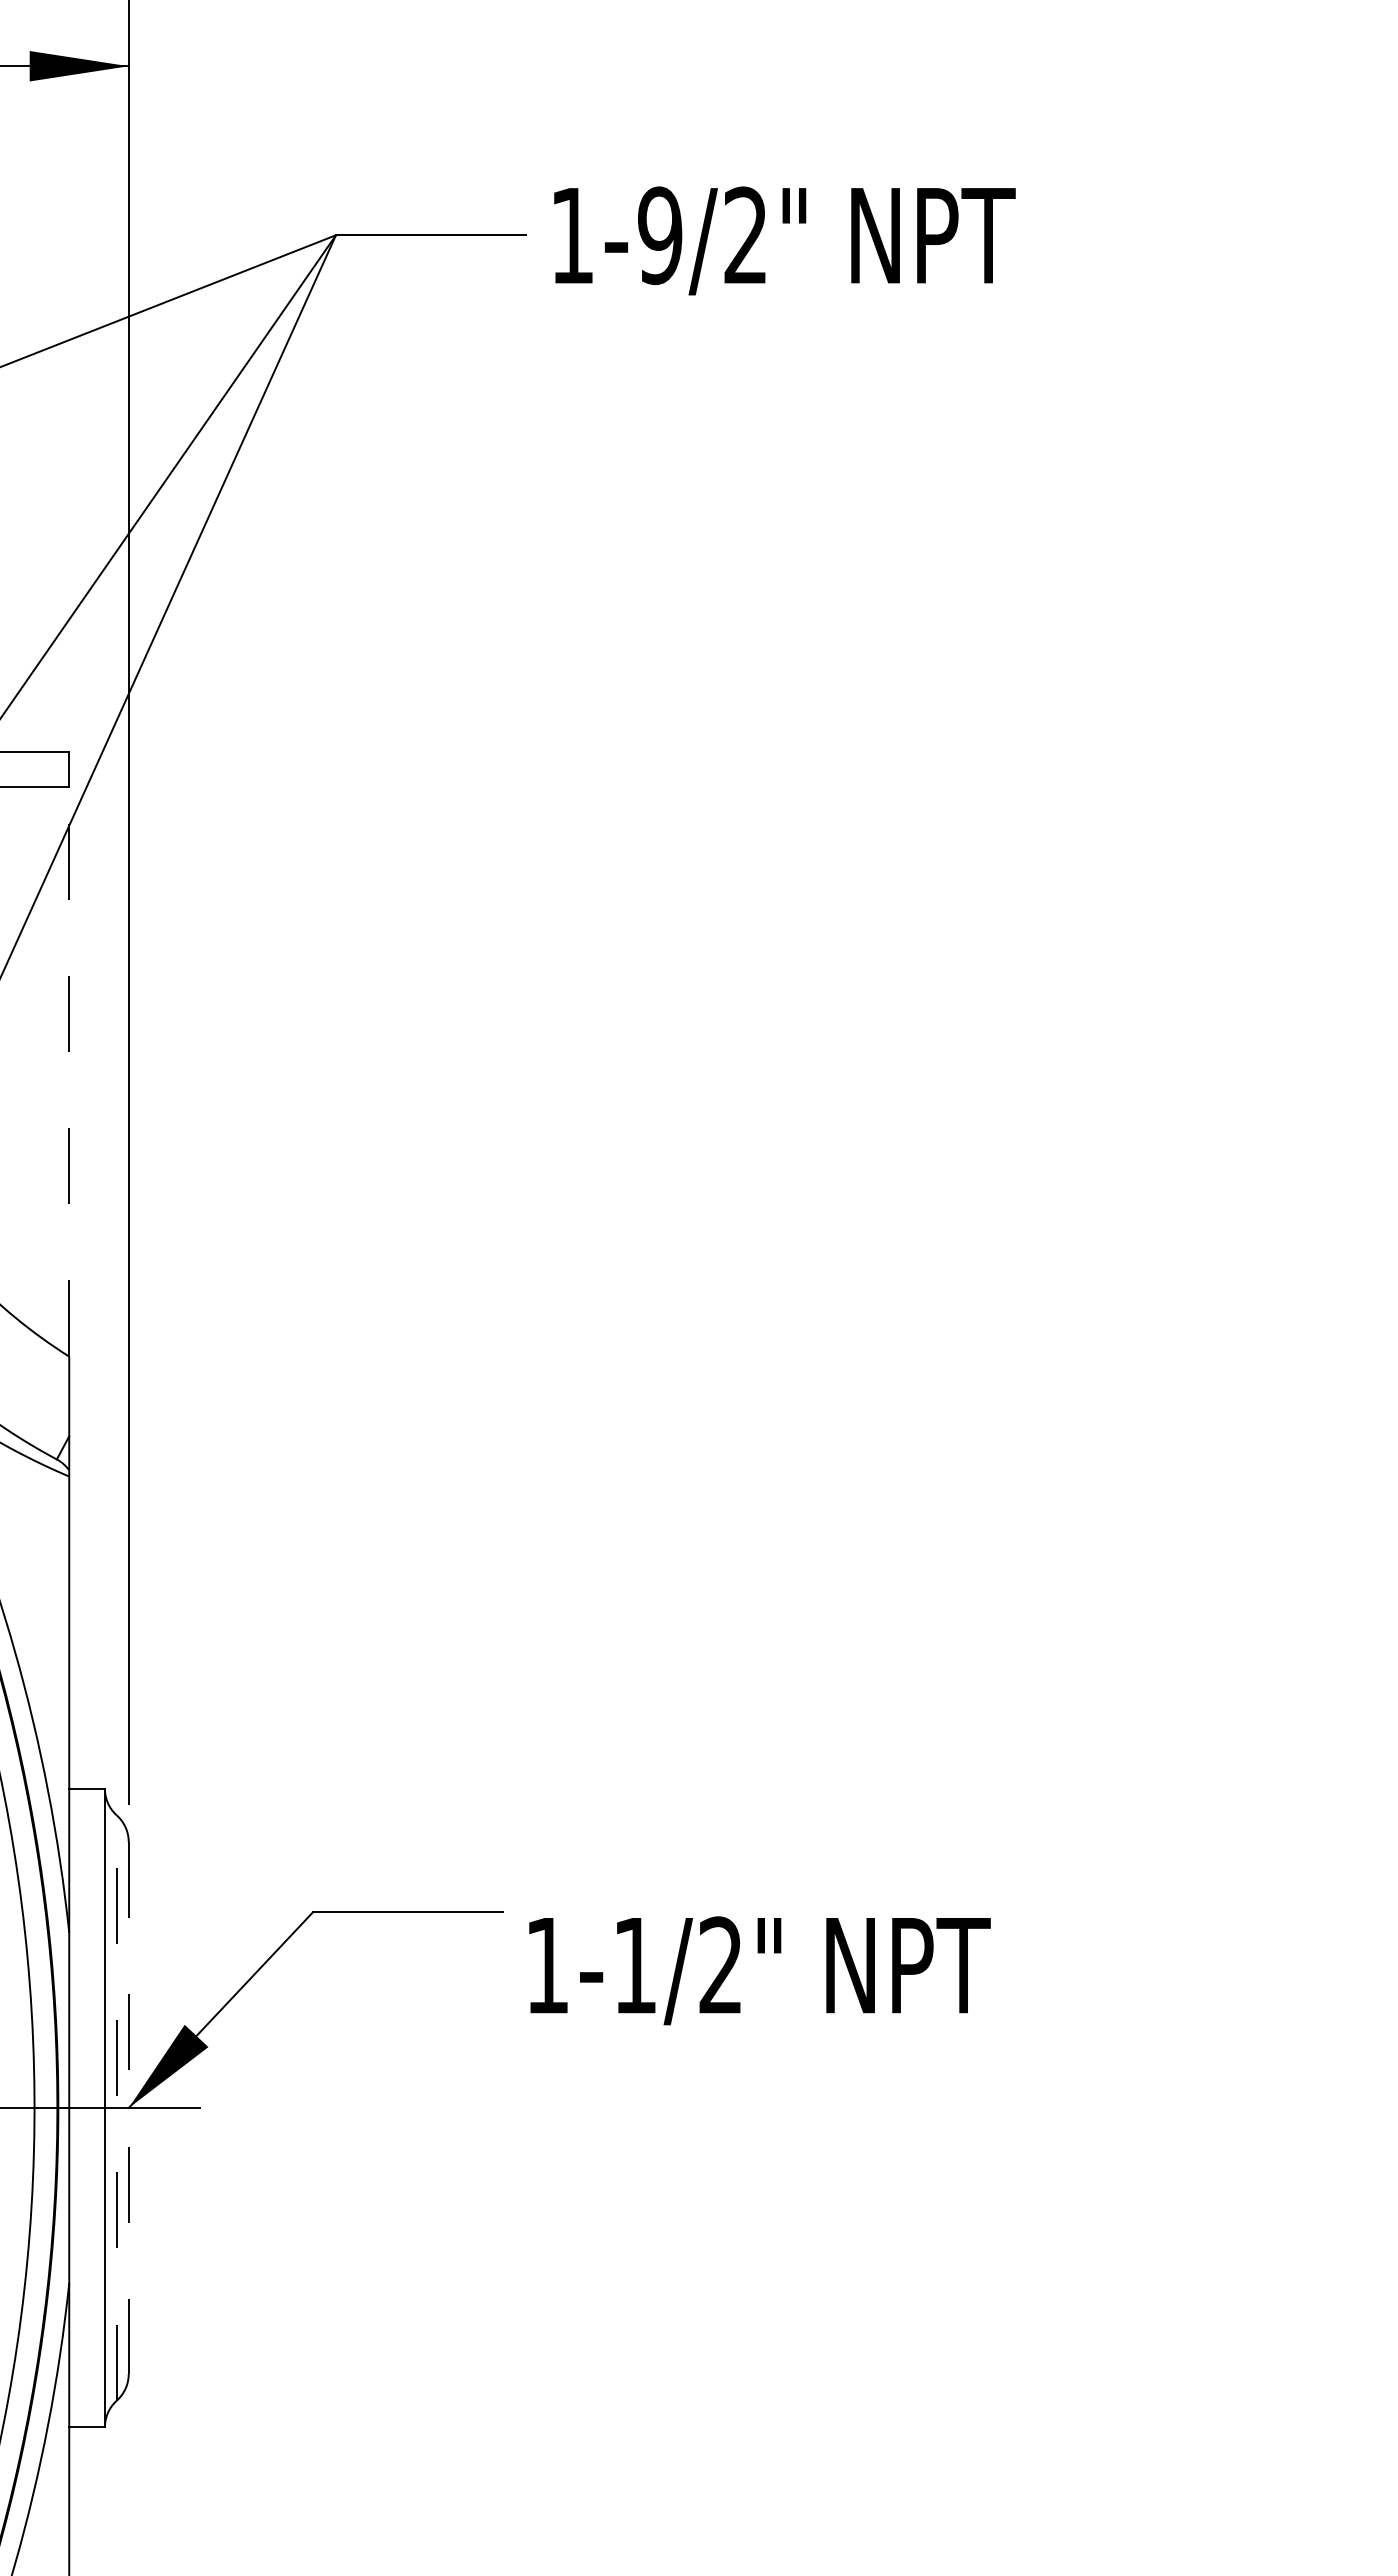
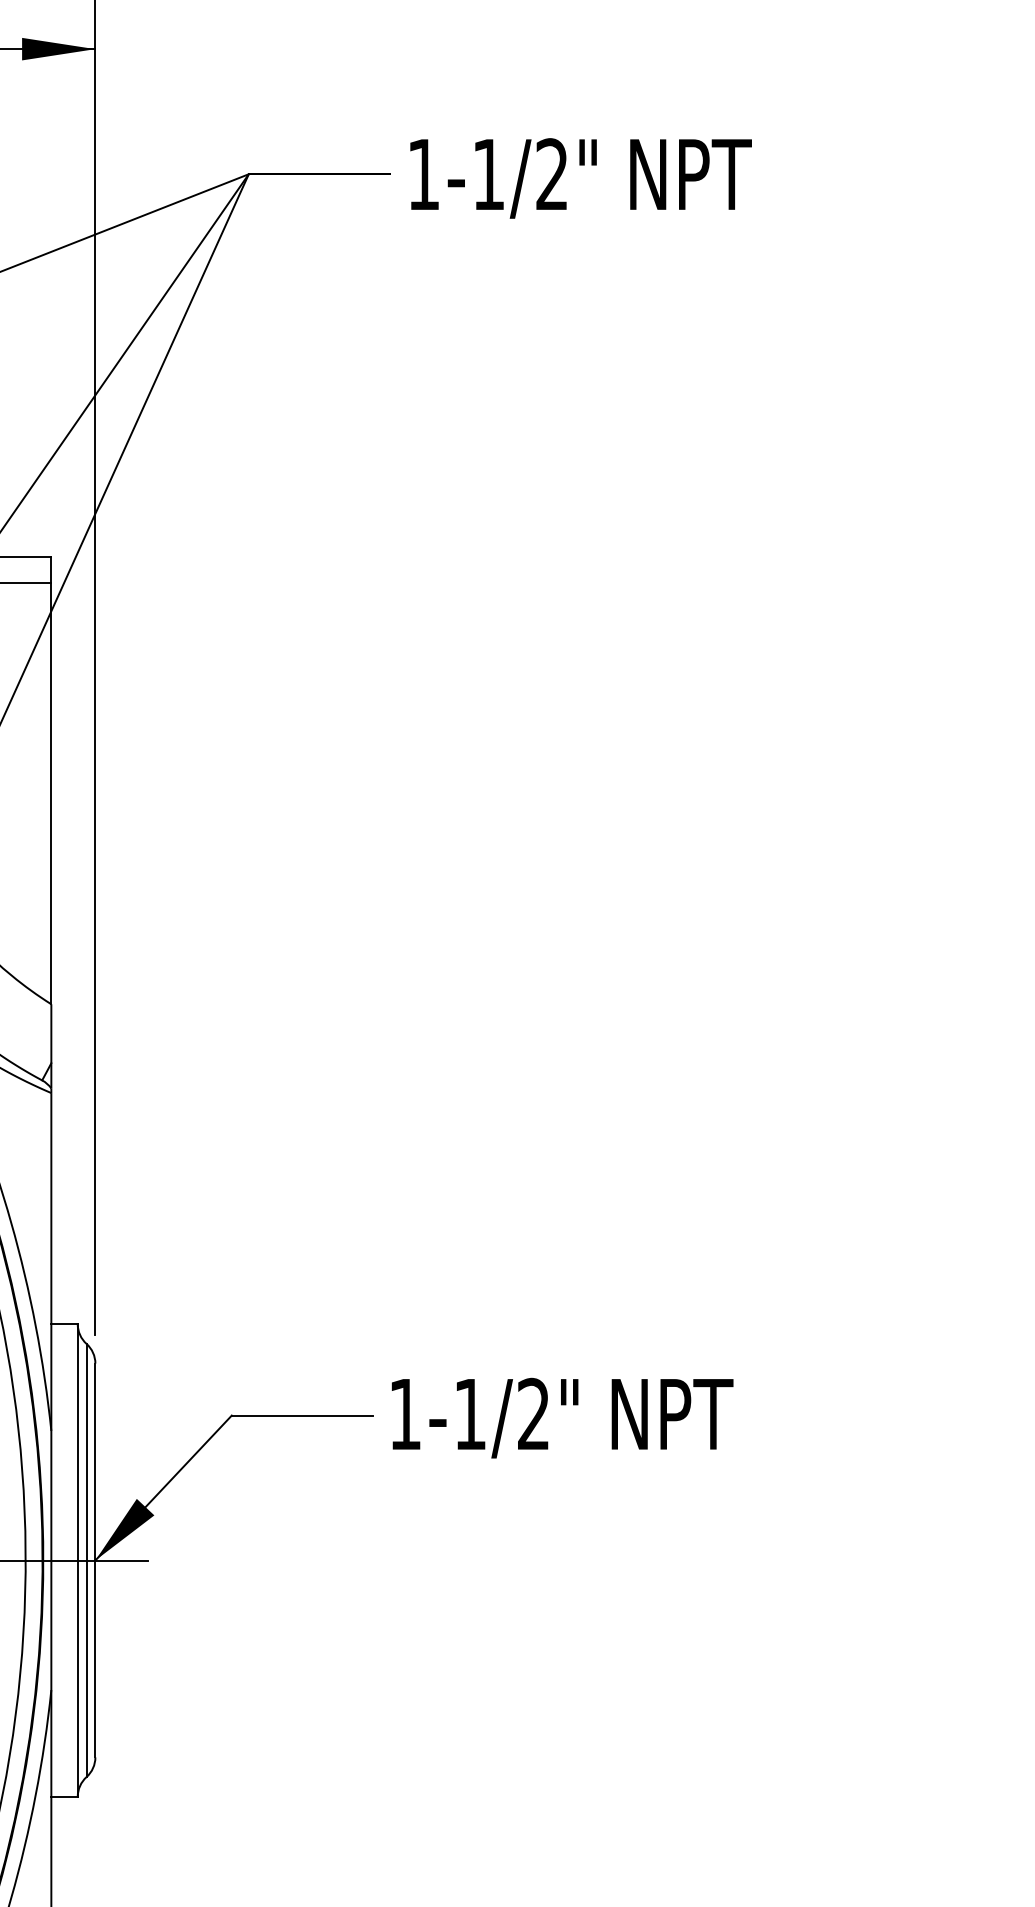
text: (660, 235) -> (489, 174), 1-9/2" -> 1-1/2"
line: (69, 1072) -> (51, 793), dashed -> solid
text: (759, 1970) -> (562, 1417), moved
line: (116, 2108) -> (86, 1560), dashed -> solid
line: (128, 2108) -> (95, 1560), dashed -> solid

